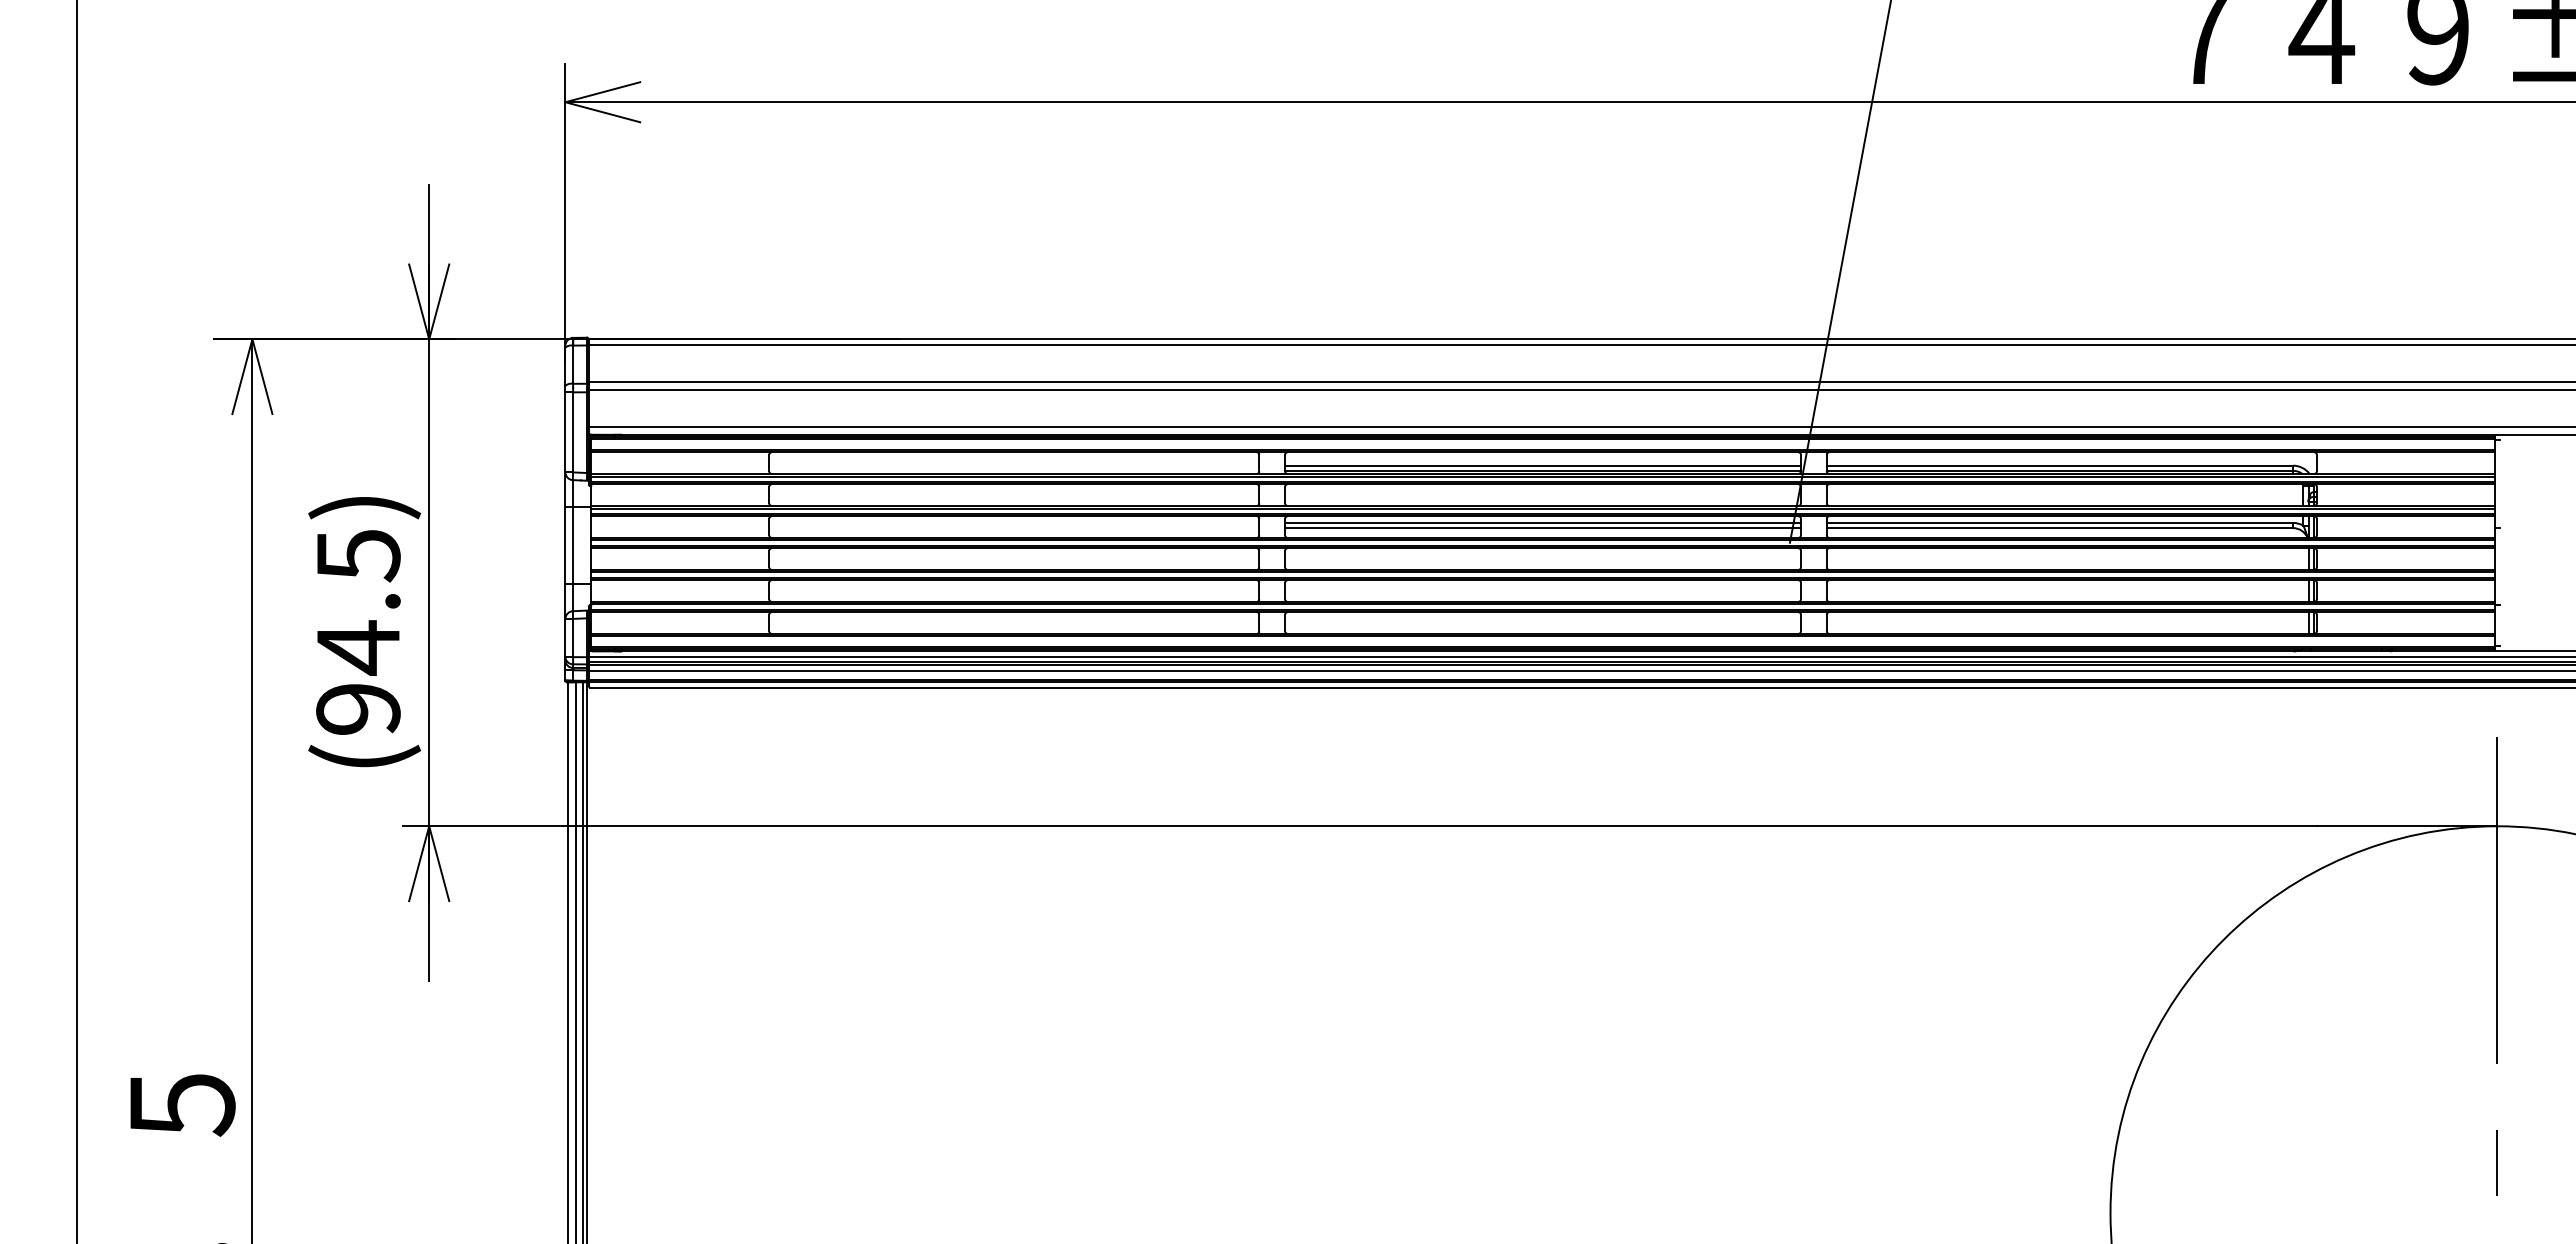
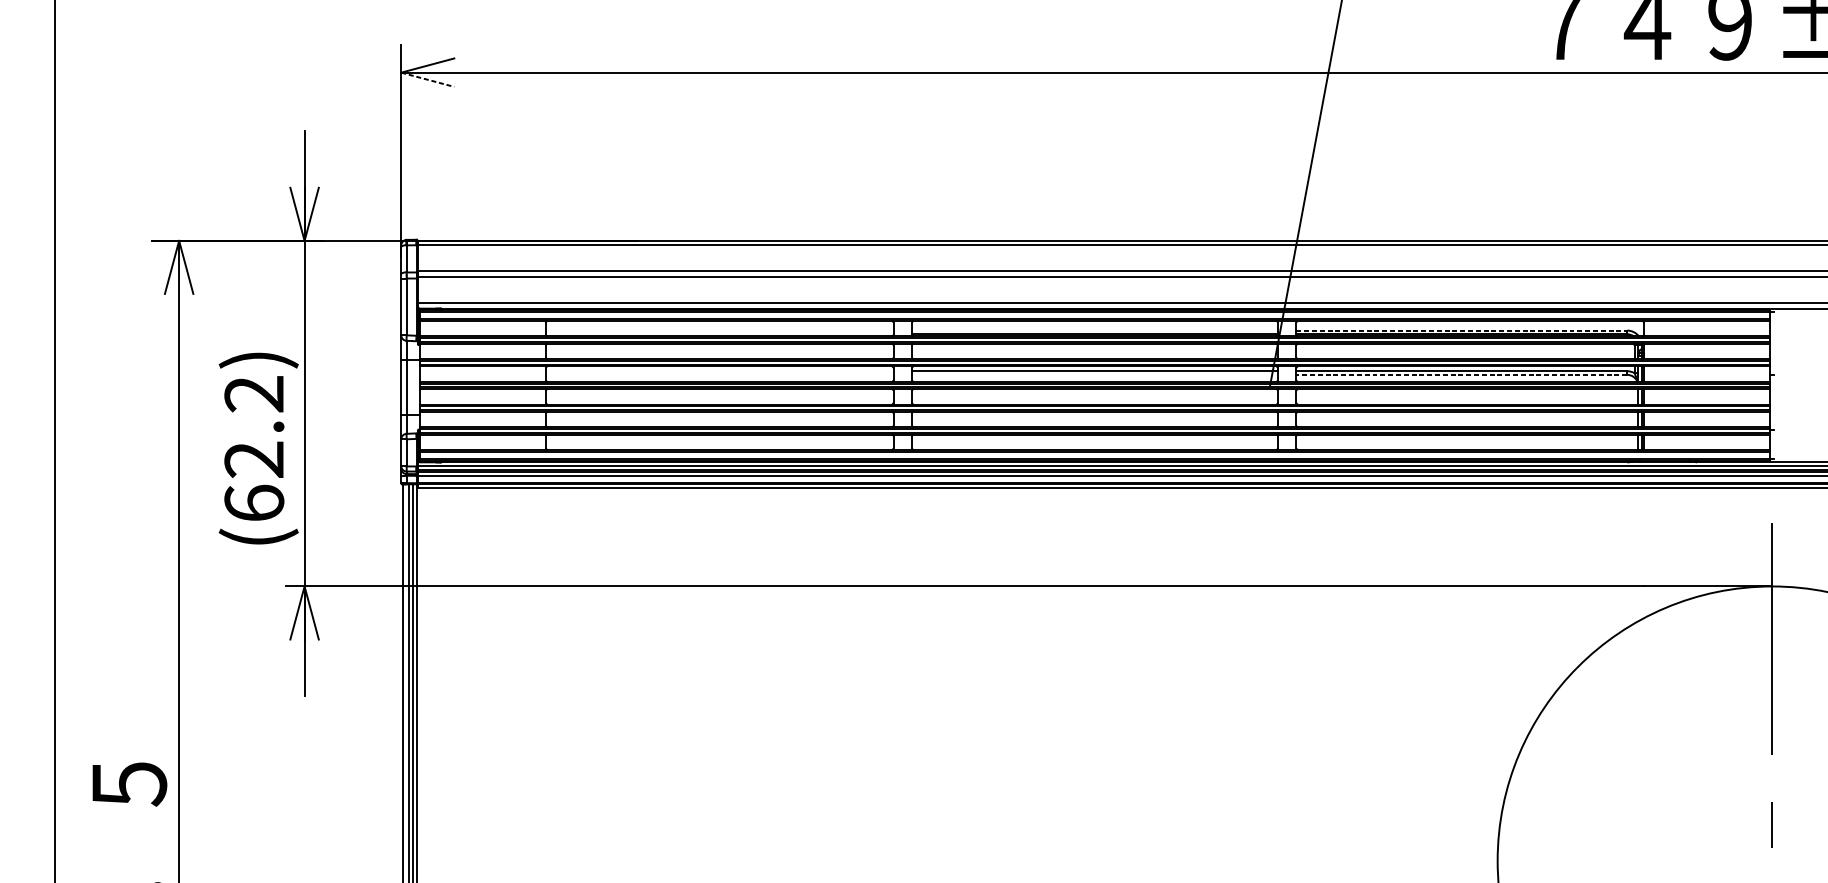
line: (602, 112) -> (427, 79), solid -> dashed
line: (1542, 465) -> (1094, 330), removed
line: (2060, 465) -> (1462, 330), solid -> dashed
line: (1542, 528) -> (1094, 375), removed
line: (2059, 528) -> (1461, 375), solid -> dashed
text: (358, 631) -> (254, 448), (94.5) -> (62.2)

